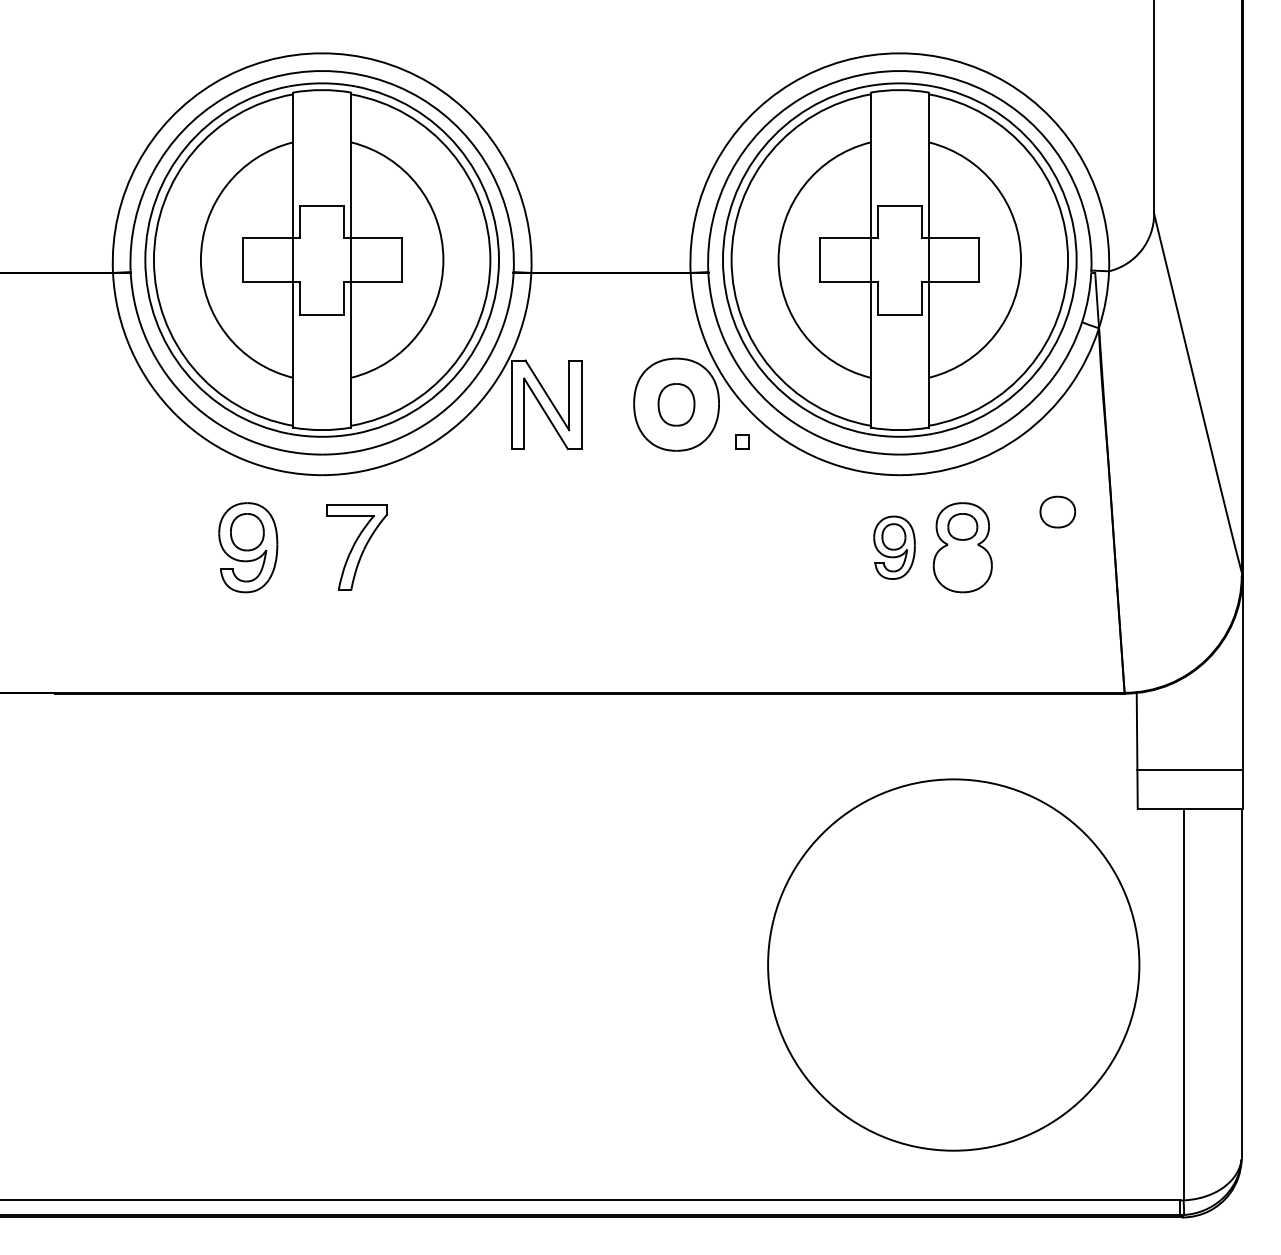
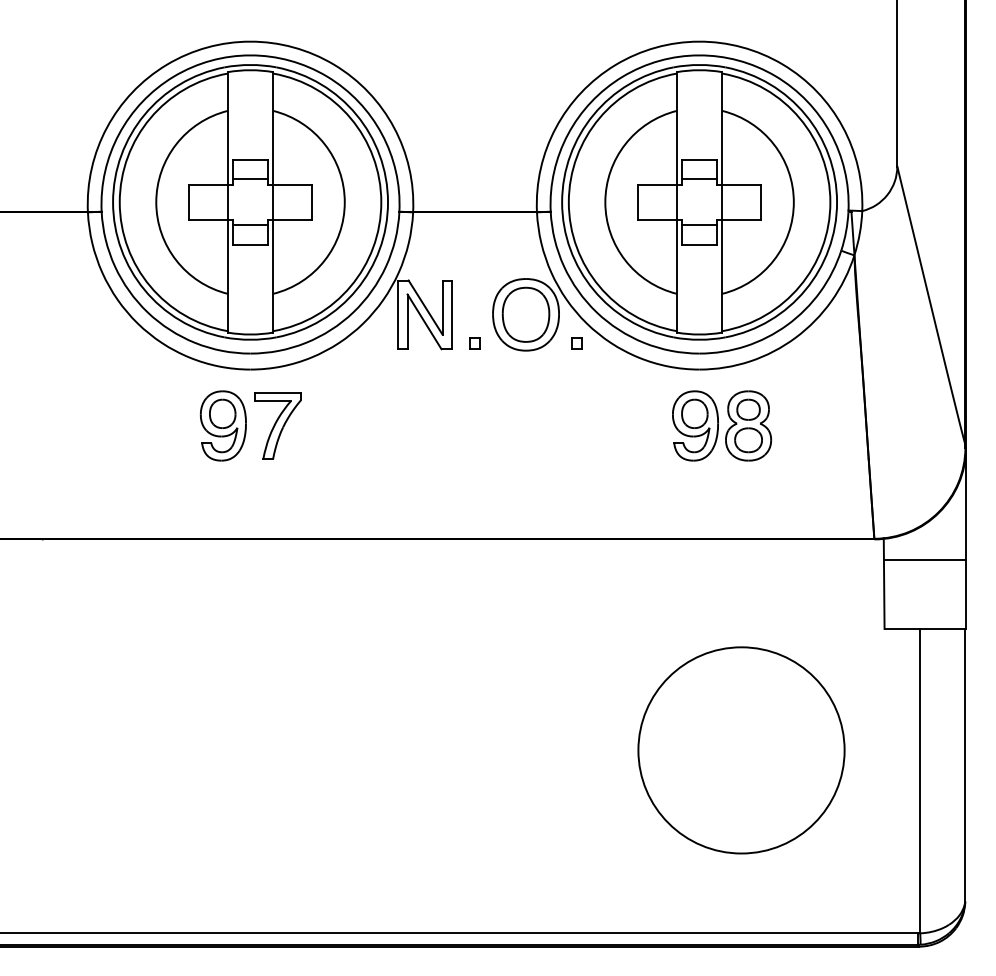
line: (322, 230) -> (250, 179), added
line: (899, 230) -> (699, 179), added
line: (322, 289) -> (250, 225), added
line: (899, 289) -> (699, 225), added
part: (676, 404) -> (525, 314), size x1.67
part: (610, 441) -> (474, 343), added
part: (1057, 511) -> (748, 439), moved
part: (248, 547) -> (223, 425), moved
part: (894, 547) -> (695, 425), size x1.43
line: (1189, 770) -> (924, 560), moved
circle: (953, 964) -> (741, 749), size x0.71

